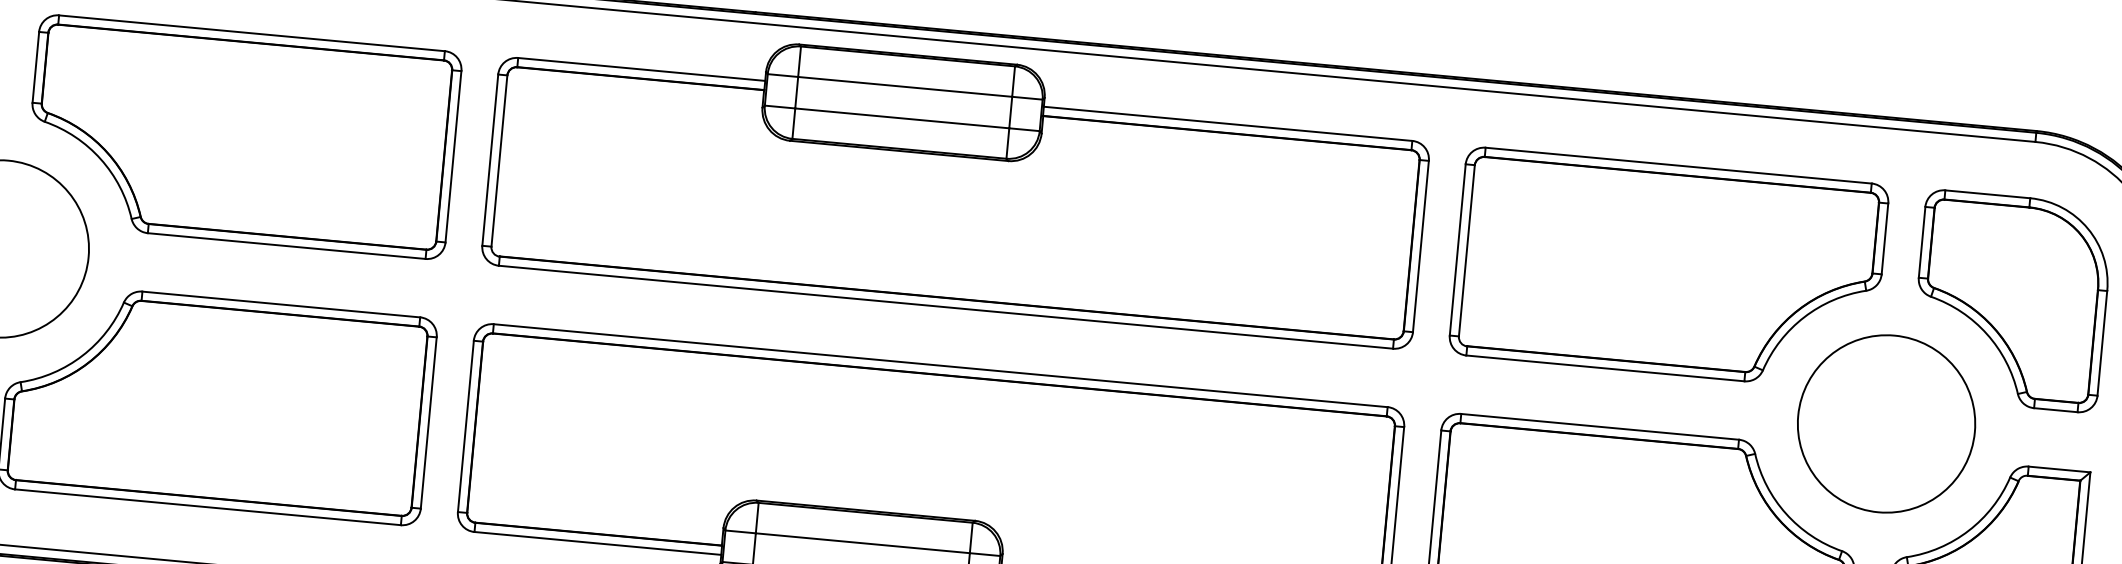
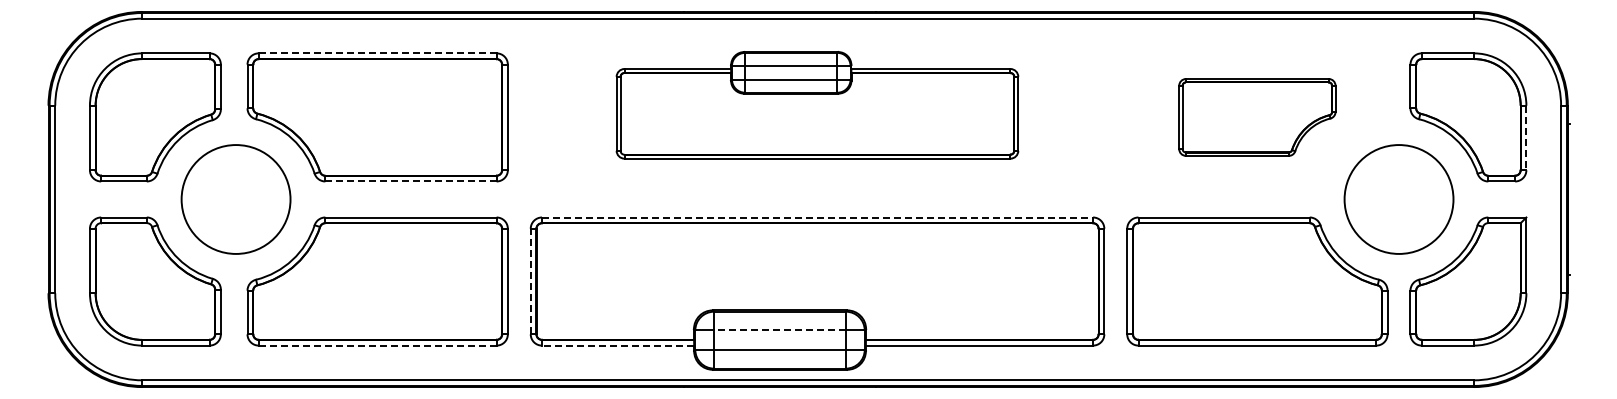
line: (251, 33) -> (377, 53), solid -> dashed
part: (957, 184) -> (817, 105), size x0.7
line: (287, 246) -> (411, 181), solid -> dashed
part: (1669, 269) -> (1257, 117), size x0.6
line: (2102, 344) -> (1526, 138), solid -> dashed
line: (940, 365) -> (817, 217), solid -> dashed
line: (465, 426) -> (530, 281), solid -> dashed
line: (207, 507) -> (377, 345), solid -> dashed
line: (596, 543) -> (617, 345), solid -> dashed
line: (863, 543) -> (780, 330), solid -> dashed

